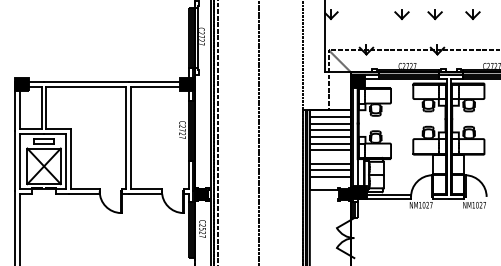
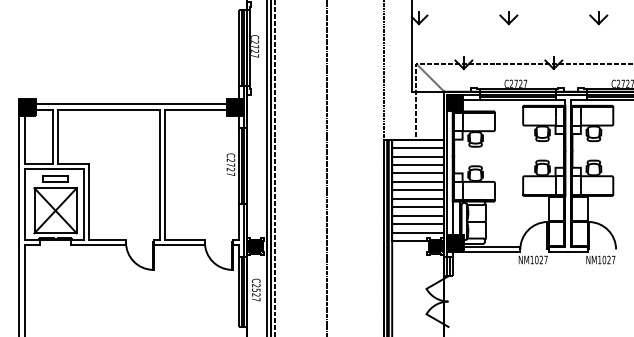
part: (434, 14) -> (550, 18), removed
line: (330, 156) -> (418, 198), added
line: (330, 183) -> (418, 232), added

